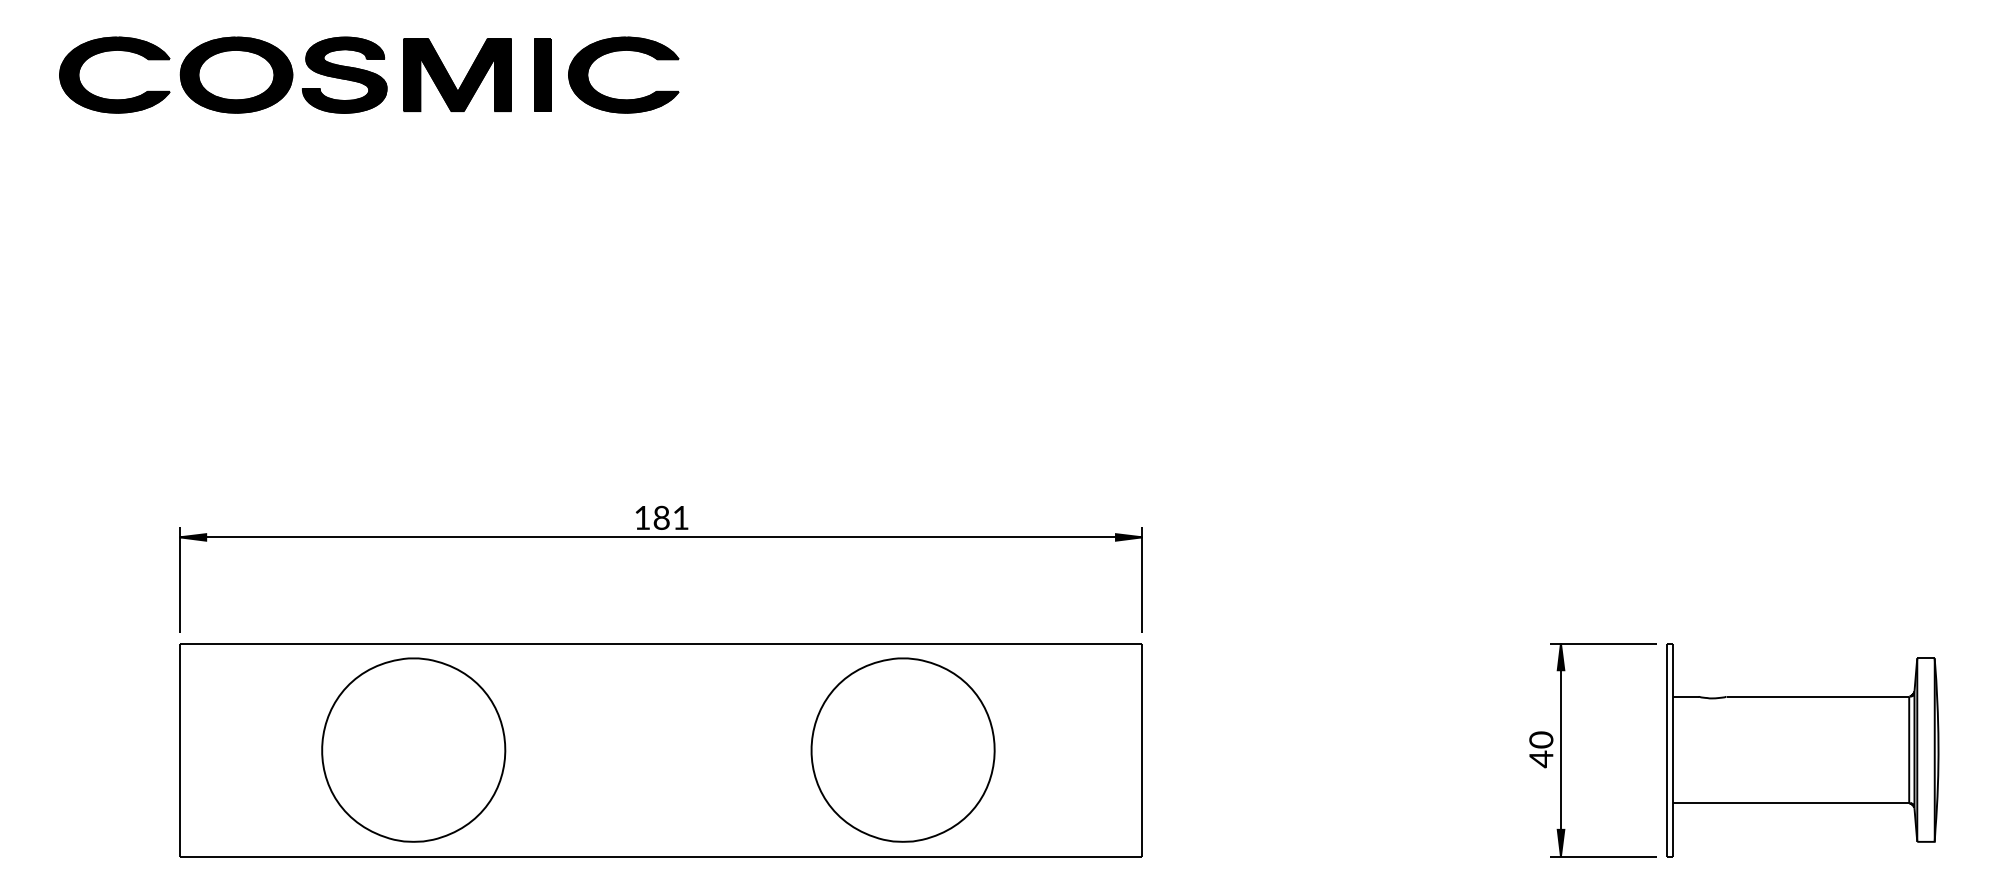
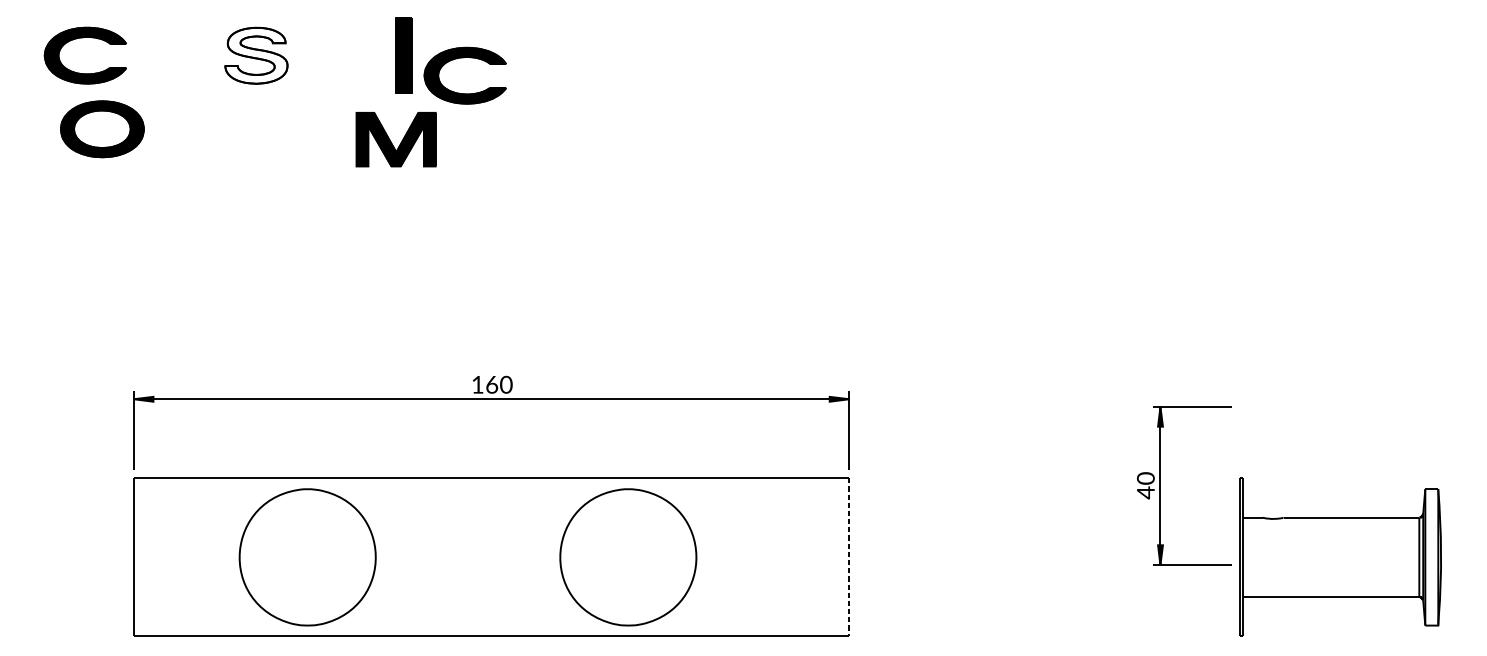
part: (621, 51) -> (463, 58), moved
part: (236, 74) -> (102, 128), moved
fill: (344, 74) -> (256, 55), removed
part: (542, 74) -> (403, 55), size x1.4
part: (451, 78) -> (391, 142), moved
text: (671, 517) -> (499, 384), 181 -> 160
part: (902, 749) -> (627, 556), moved
line: (1142, 750) -> (849, 557), solid -> dashed
part: (1561, 750) -> (1160, 486), moved

